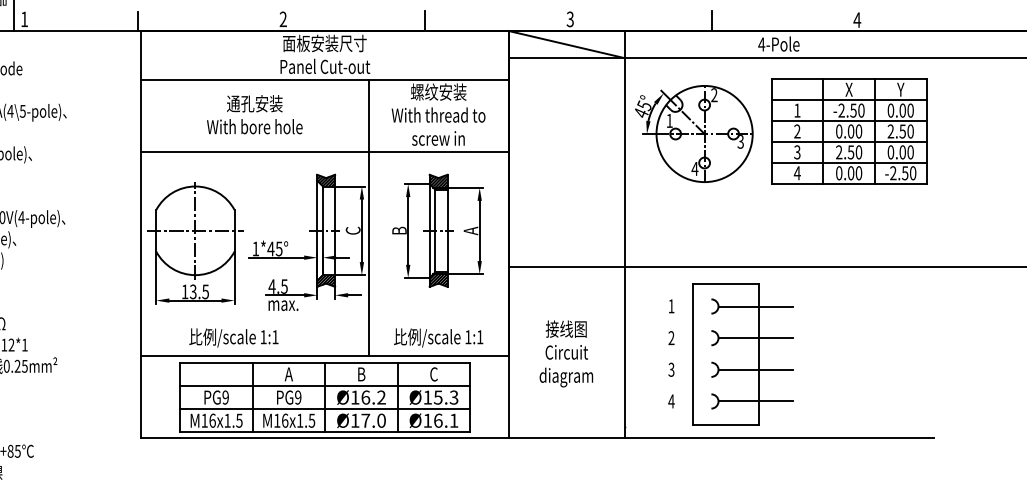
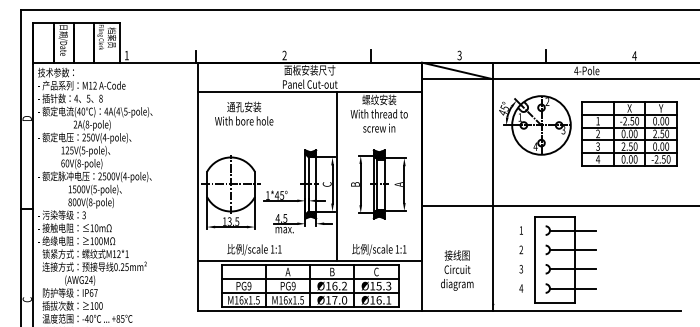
text: (255, 114) -> (244, 113), moved
part: (848, 130) -> (629, 133), moved
line: (324, 152) -> (309, 136), removed
text: (566, 353) -> (457, 270), moved

